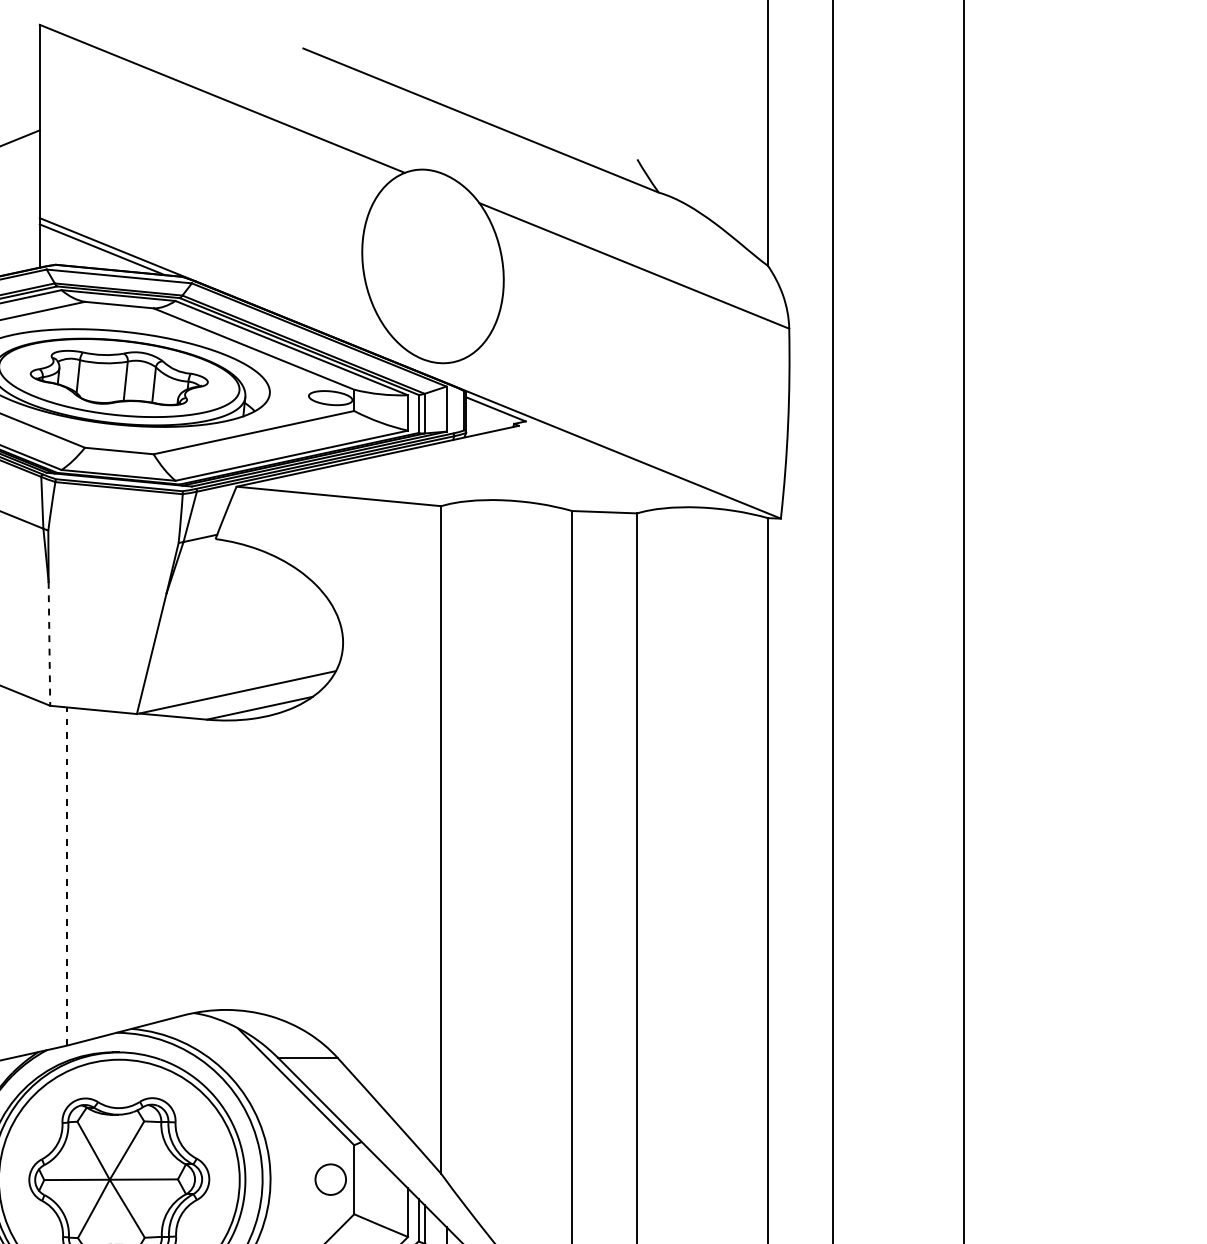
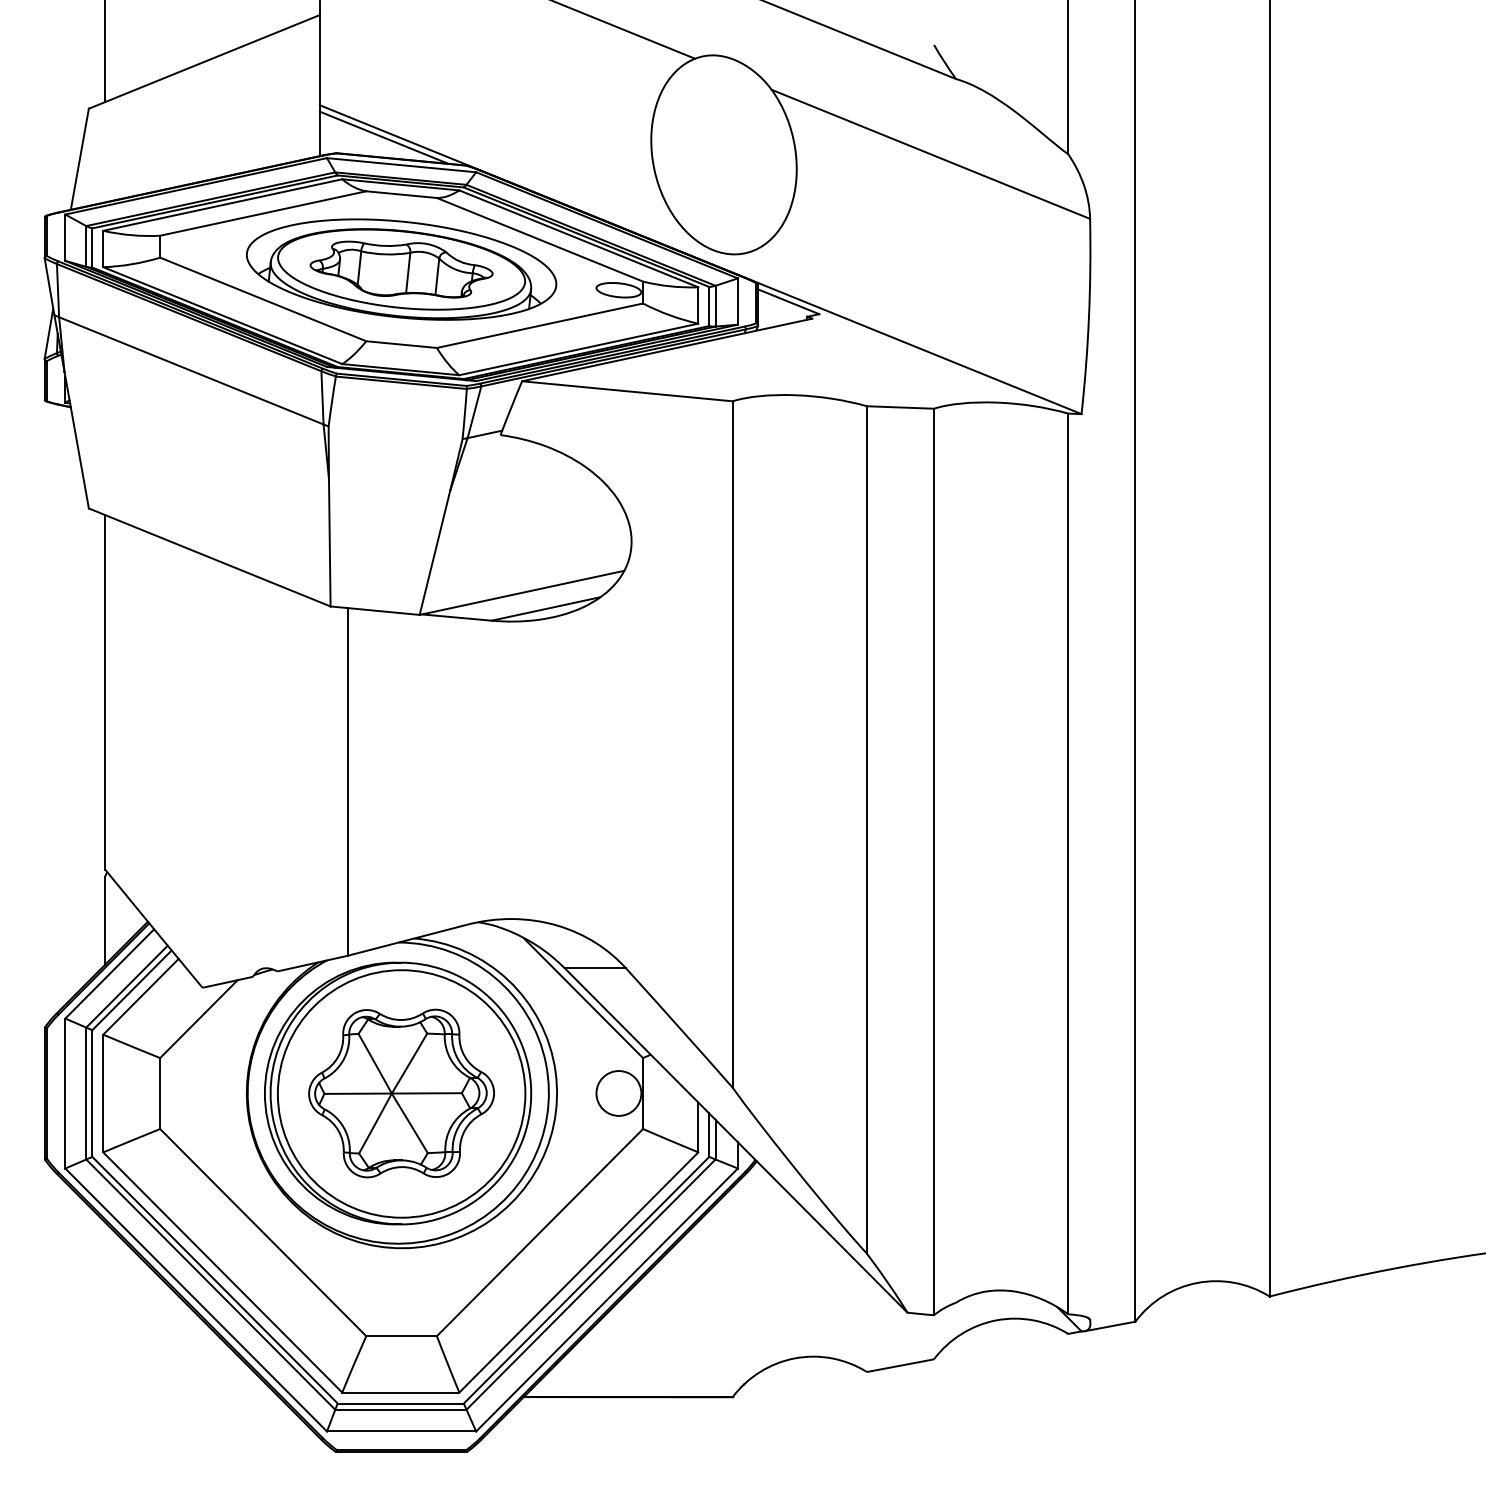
line: (49, 643) -> (329, 542), dashed -> solid
line: (66, 876) -> (347, 781), dashed -> solid
circle: (330, 1179) -> (618, 1093), size x1.43

